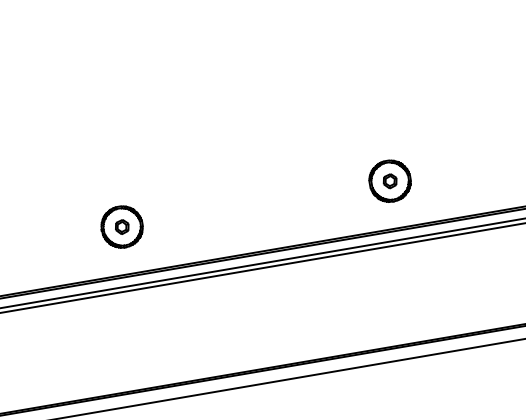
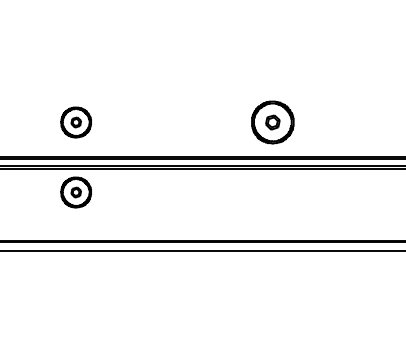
part: (389, 181) -> (272, 122), size x1.4
part: (137, 322) -> (75, 192), added

